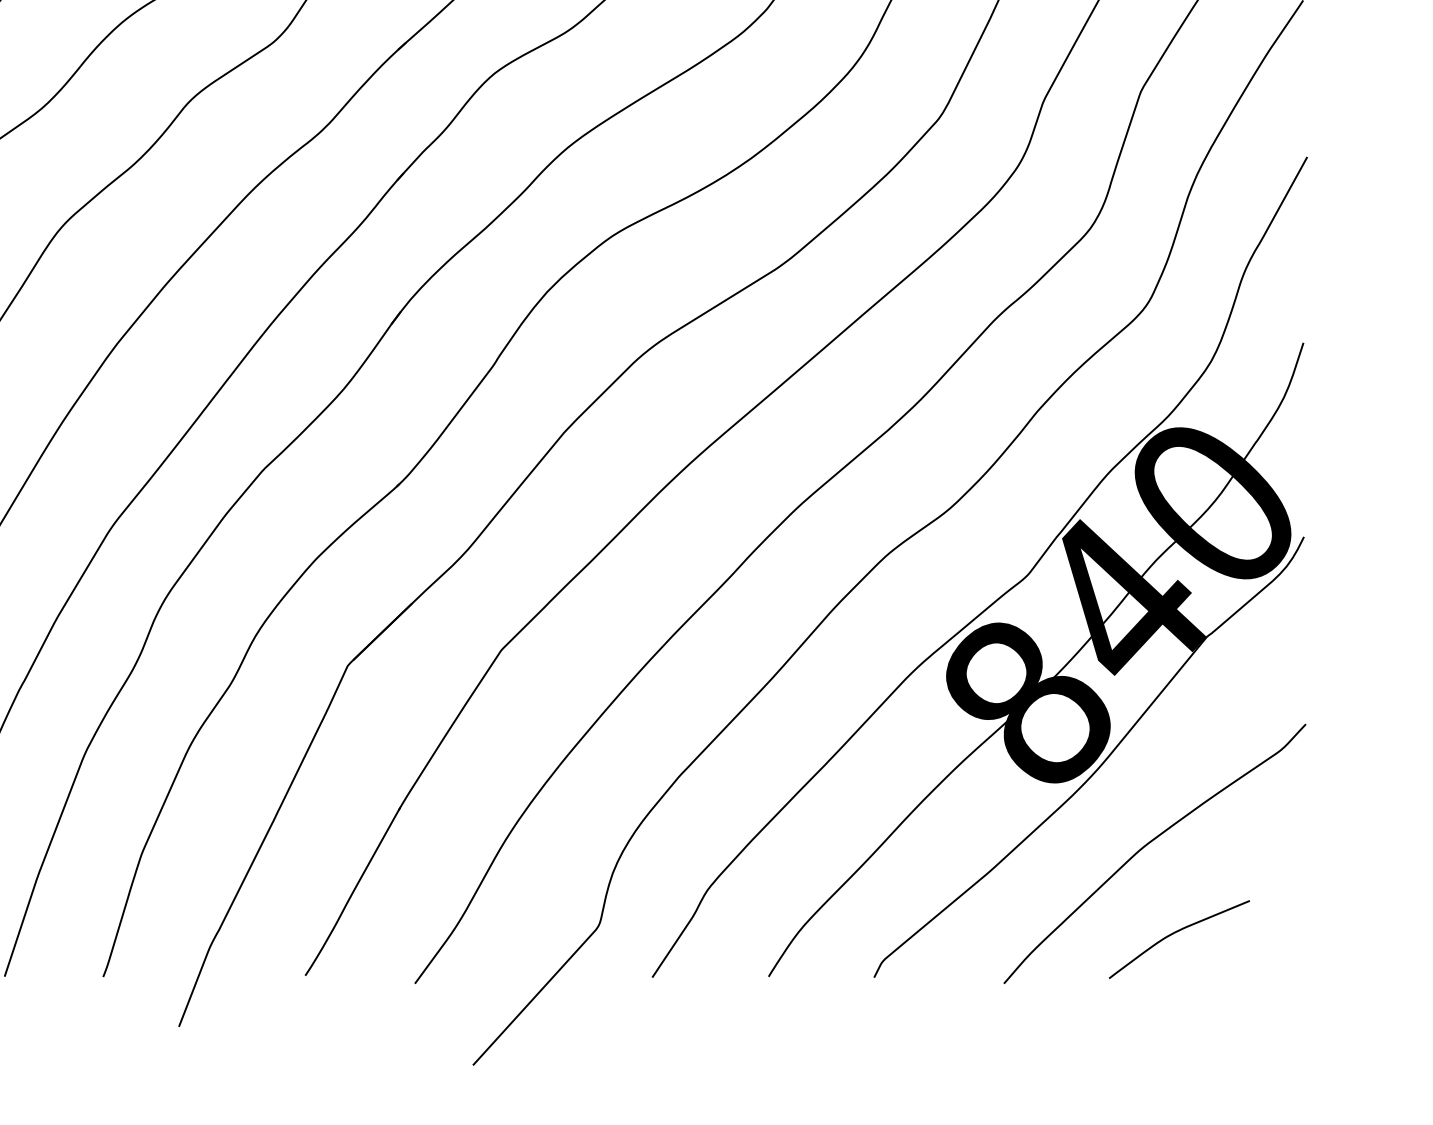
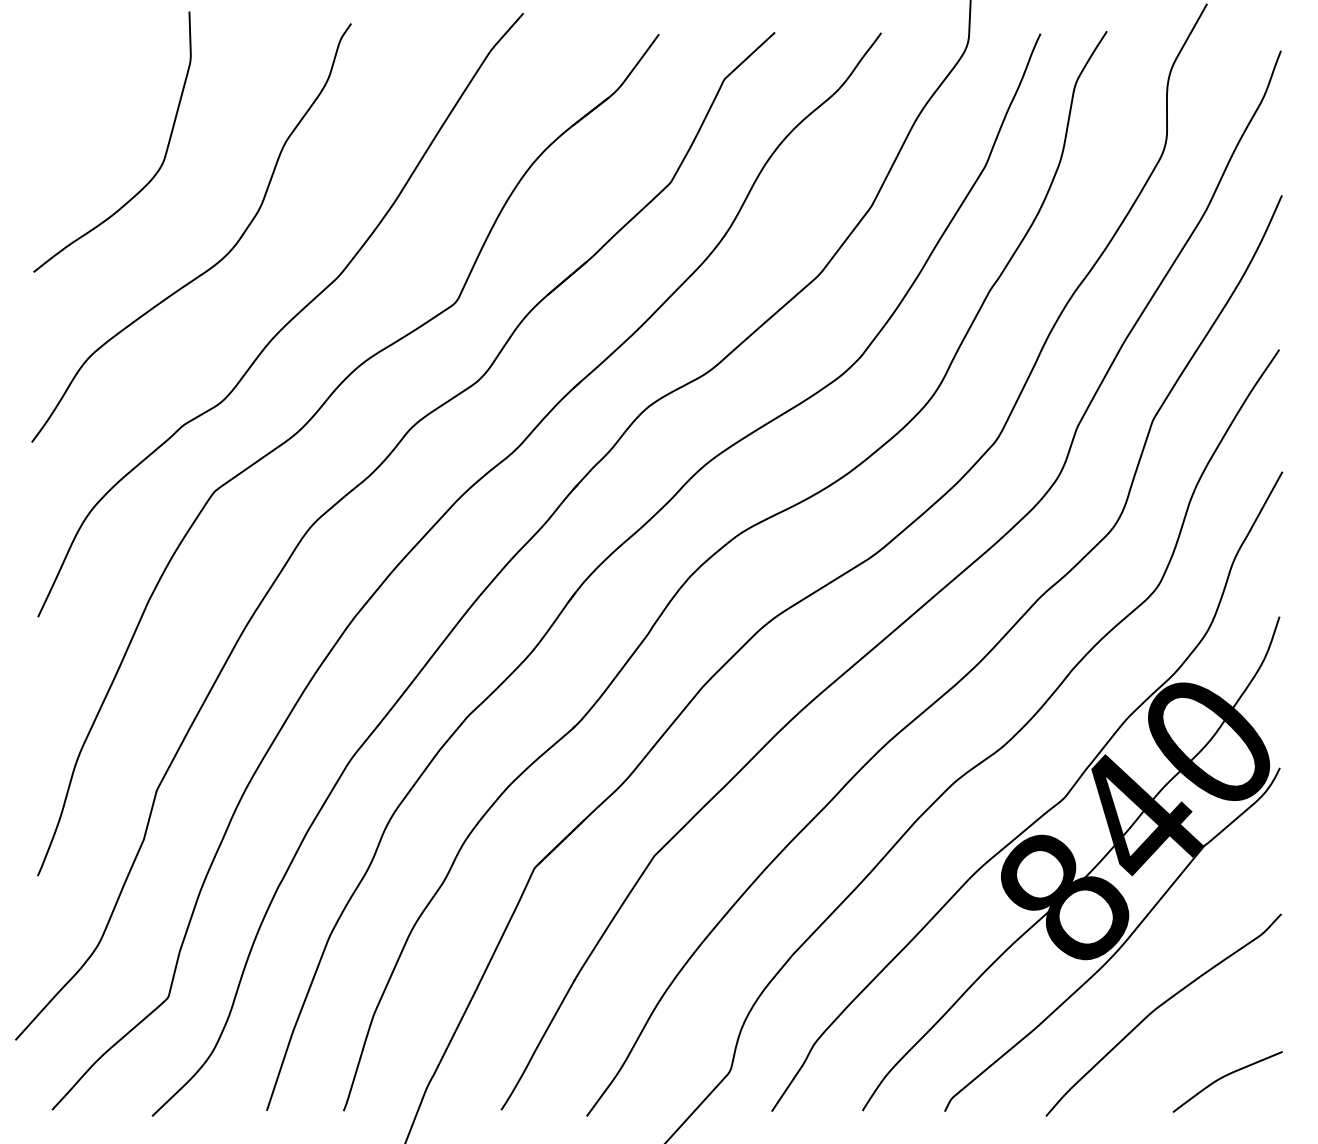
curve: (1175, 933) -> (1224, 1077), moved

